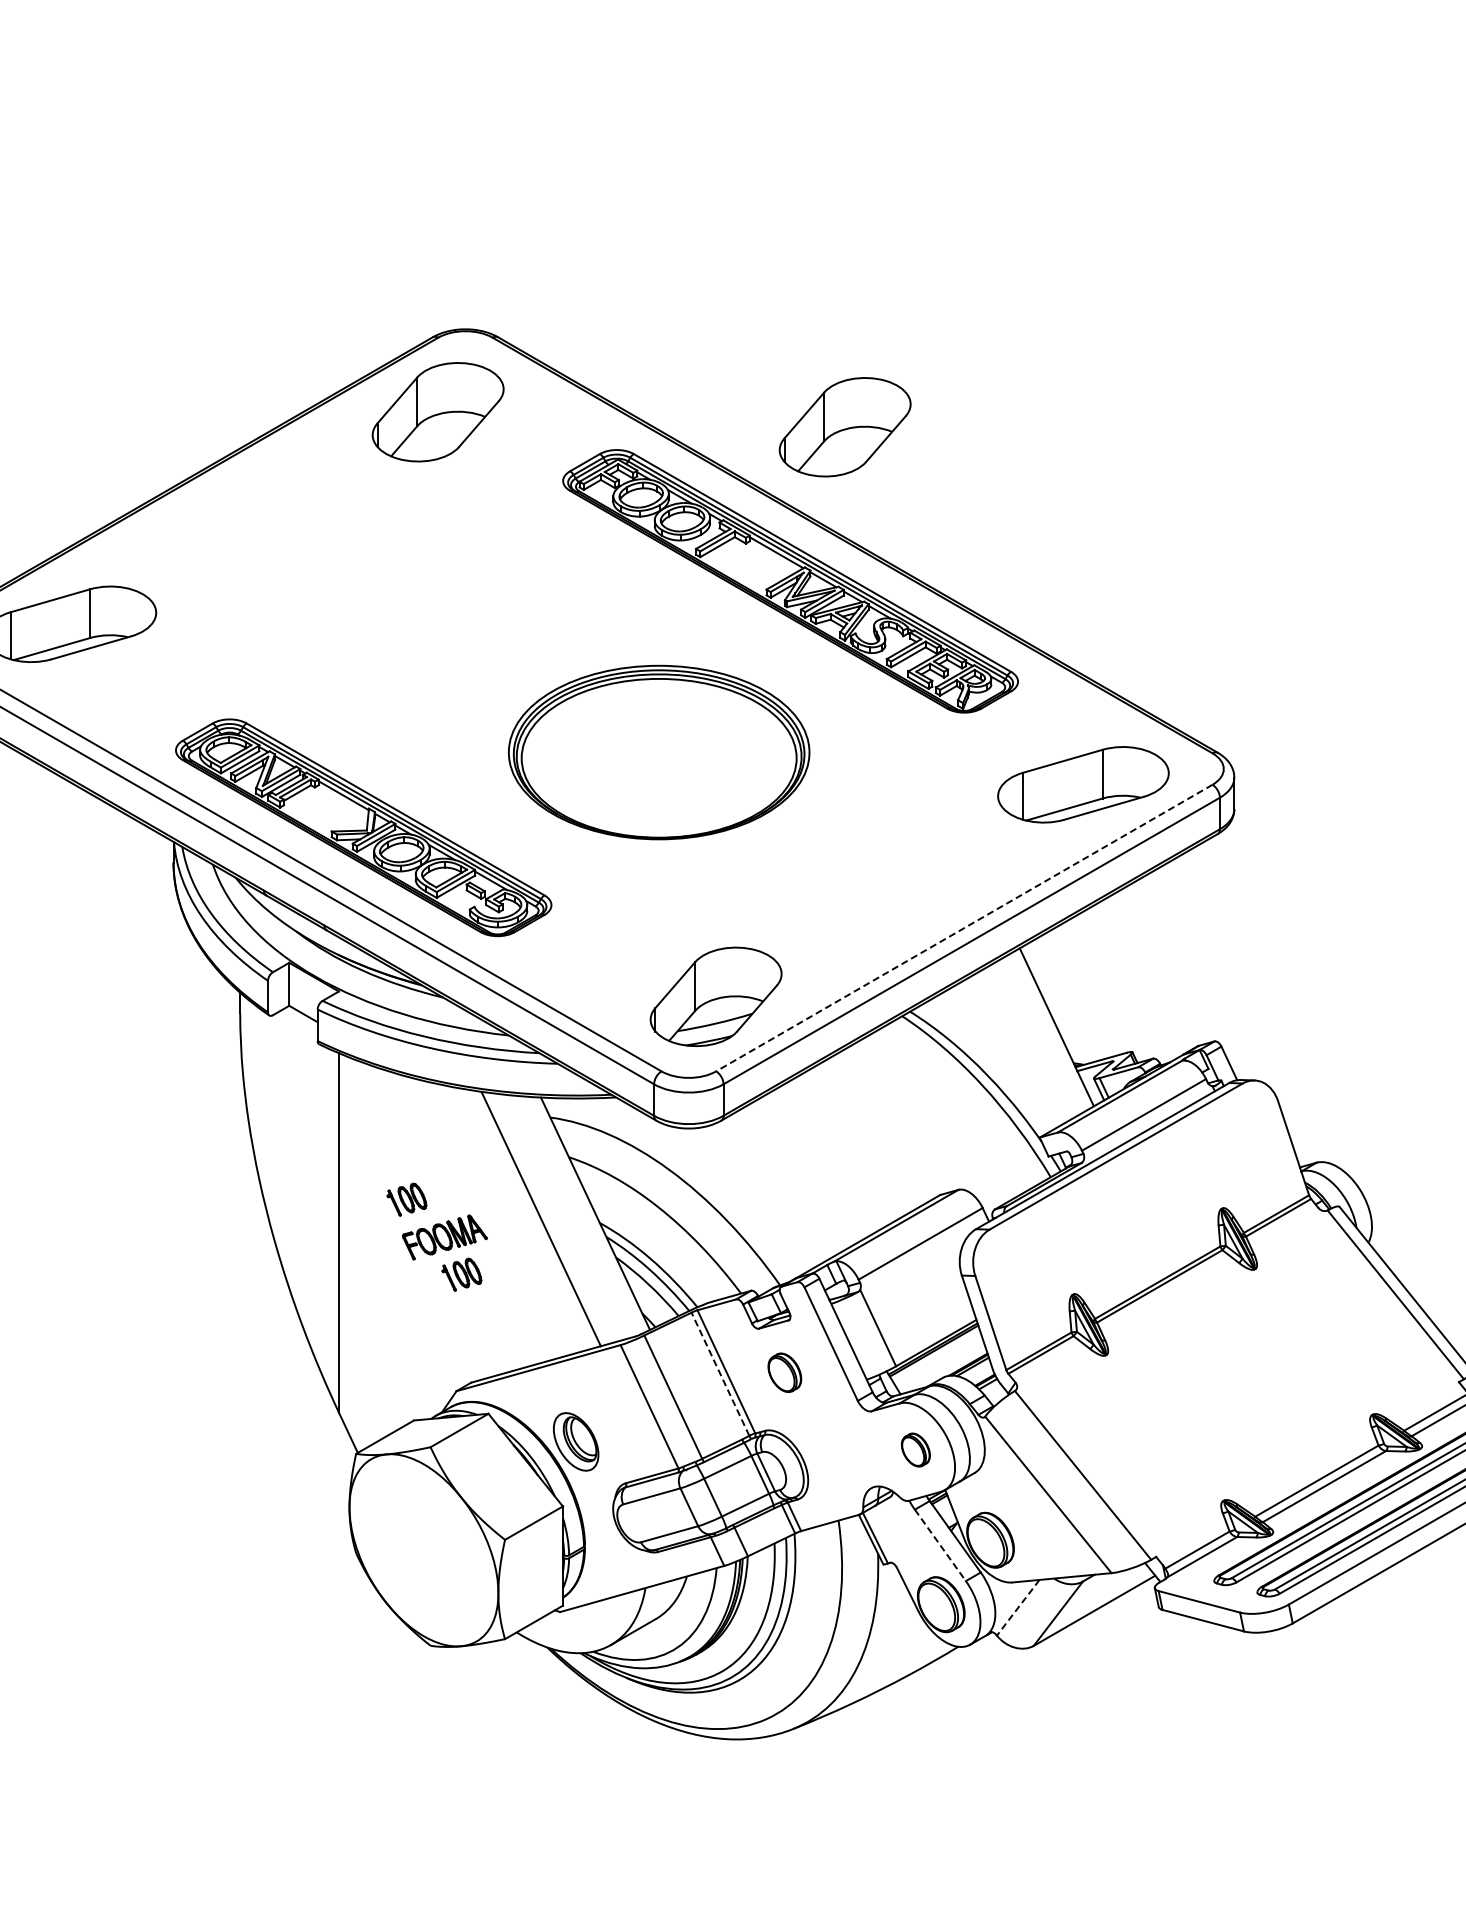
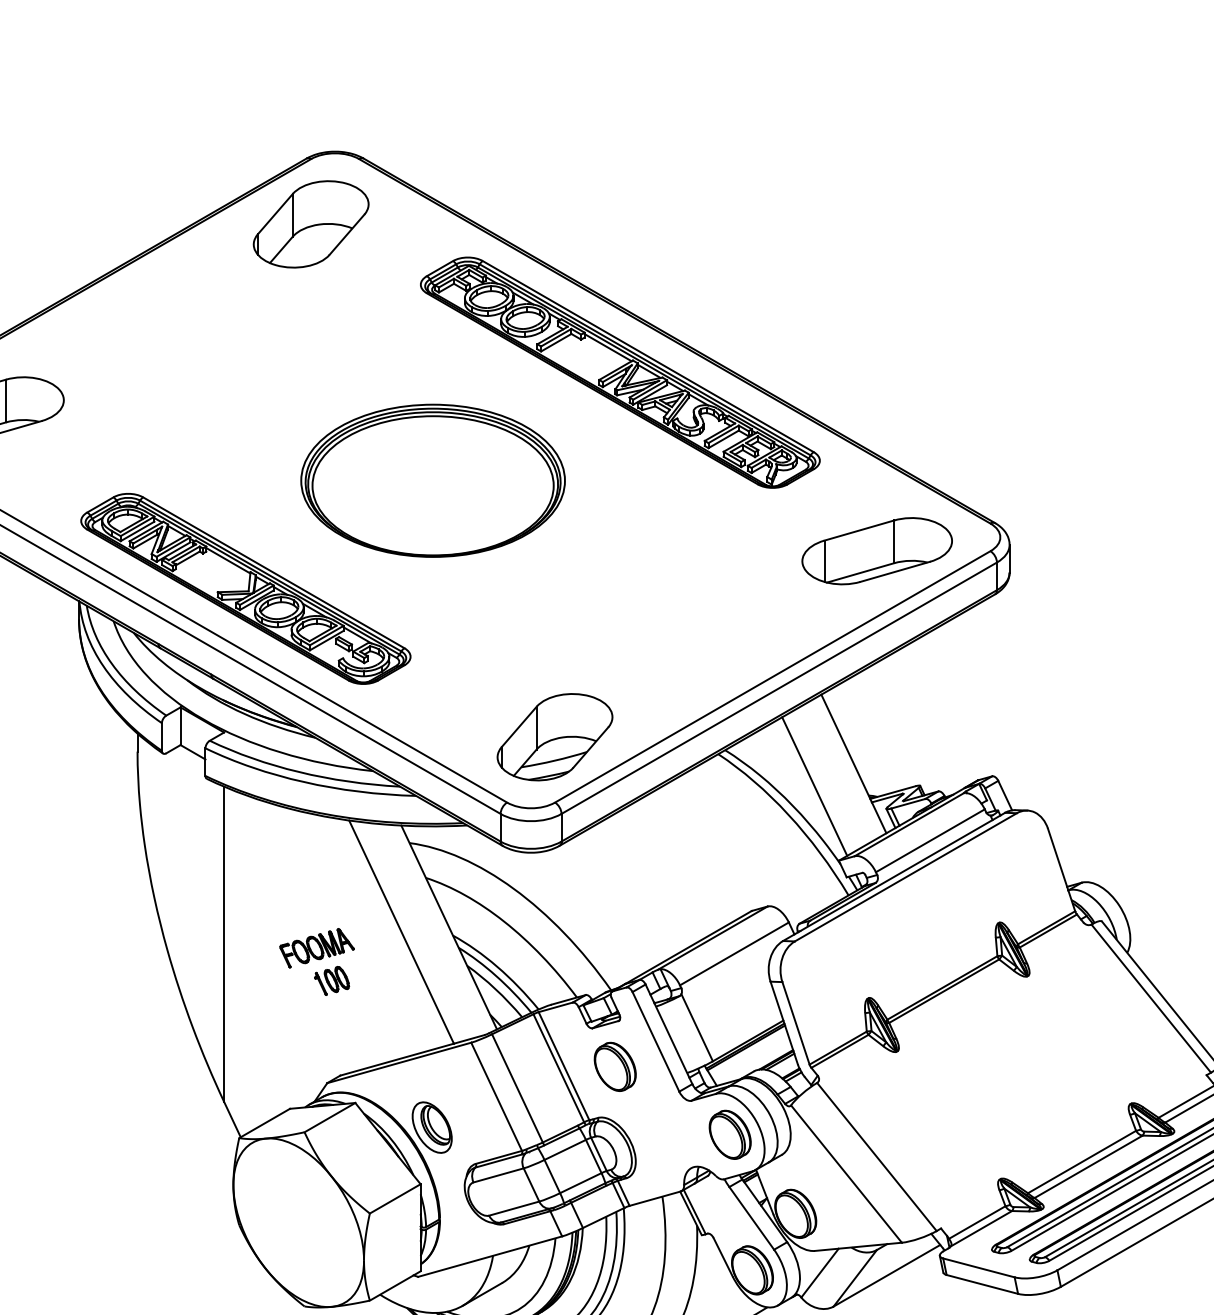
part: (844, 427) -> (667, 237), removed
part: (659, 752) -> (433, 480), moved
line: (964, 928) -> (772, 677), dashed -> solid
line: (1012, 1053) -> (815, 786), added
part: (406, 1199) -> (283, 914), removed
part: (784, 1372) -> (615, 1066), size x1.43
line: (720, 1374) -> (558, 1068), dashed -> solid
part: (915, 1449) -> (729, 1134), size x1.67
line: (940, 1545) -> (751, 1218), dashed -> solid
line: (1017, 1608) -> (819, 1273), dashed -> solid

